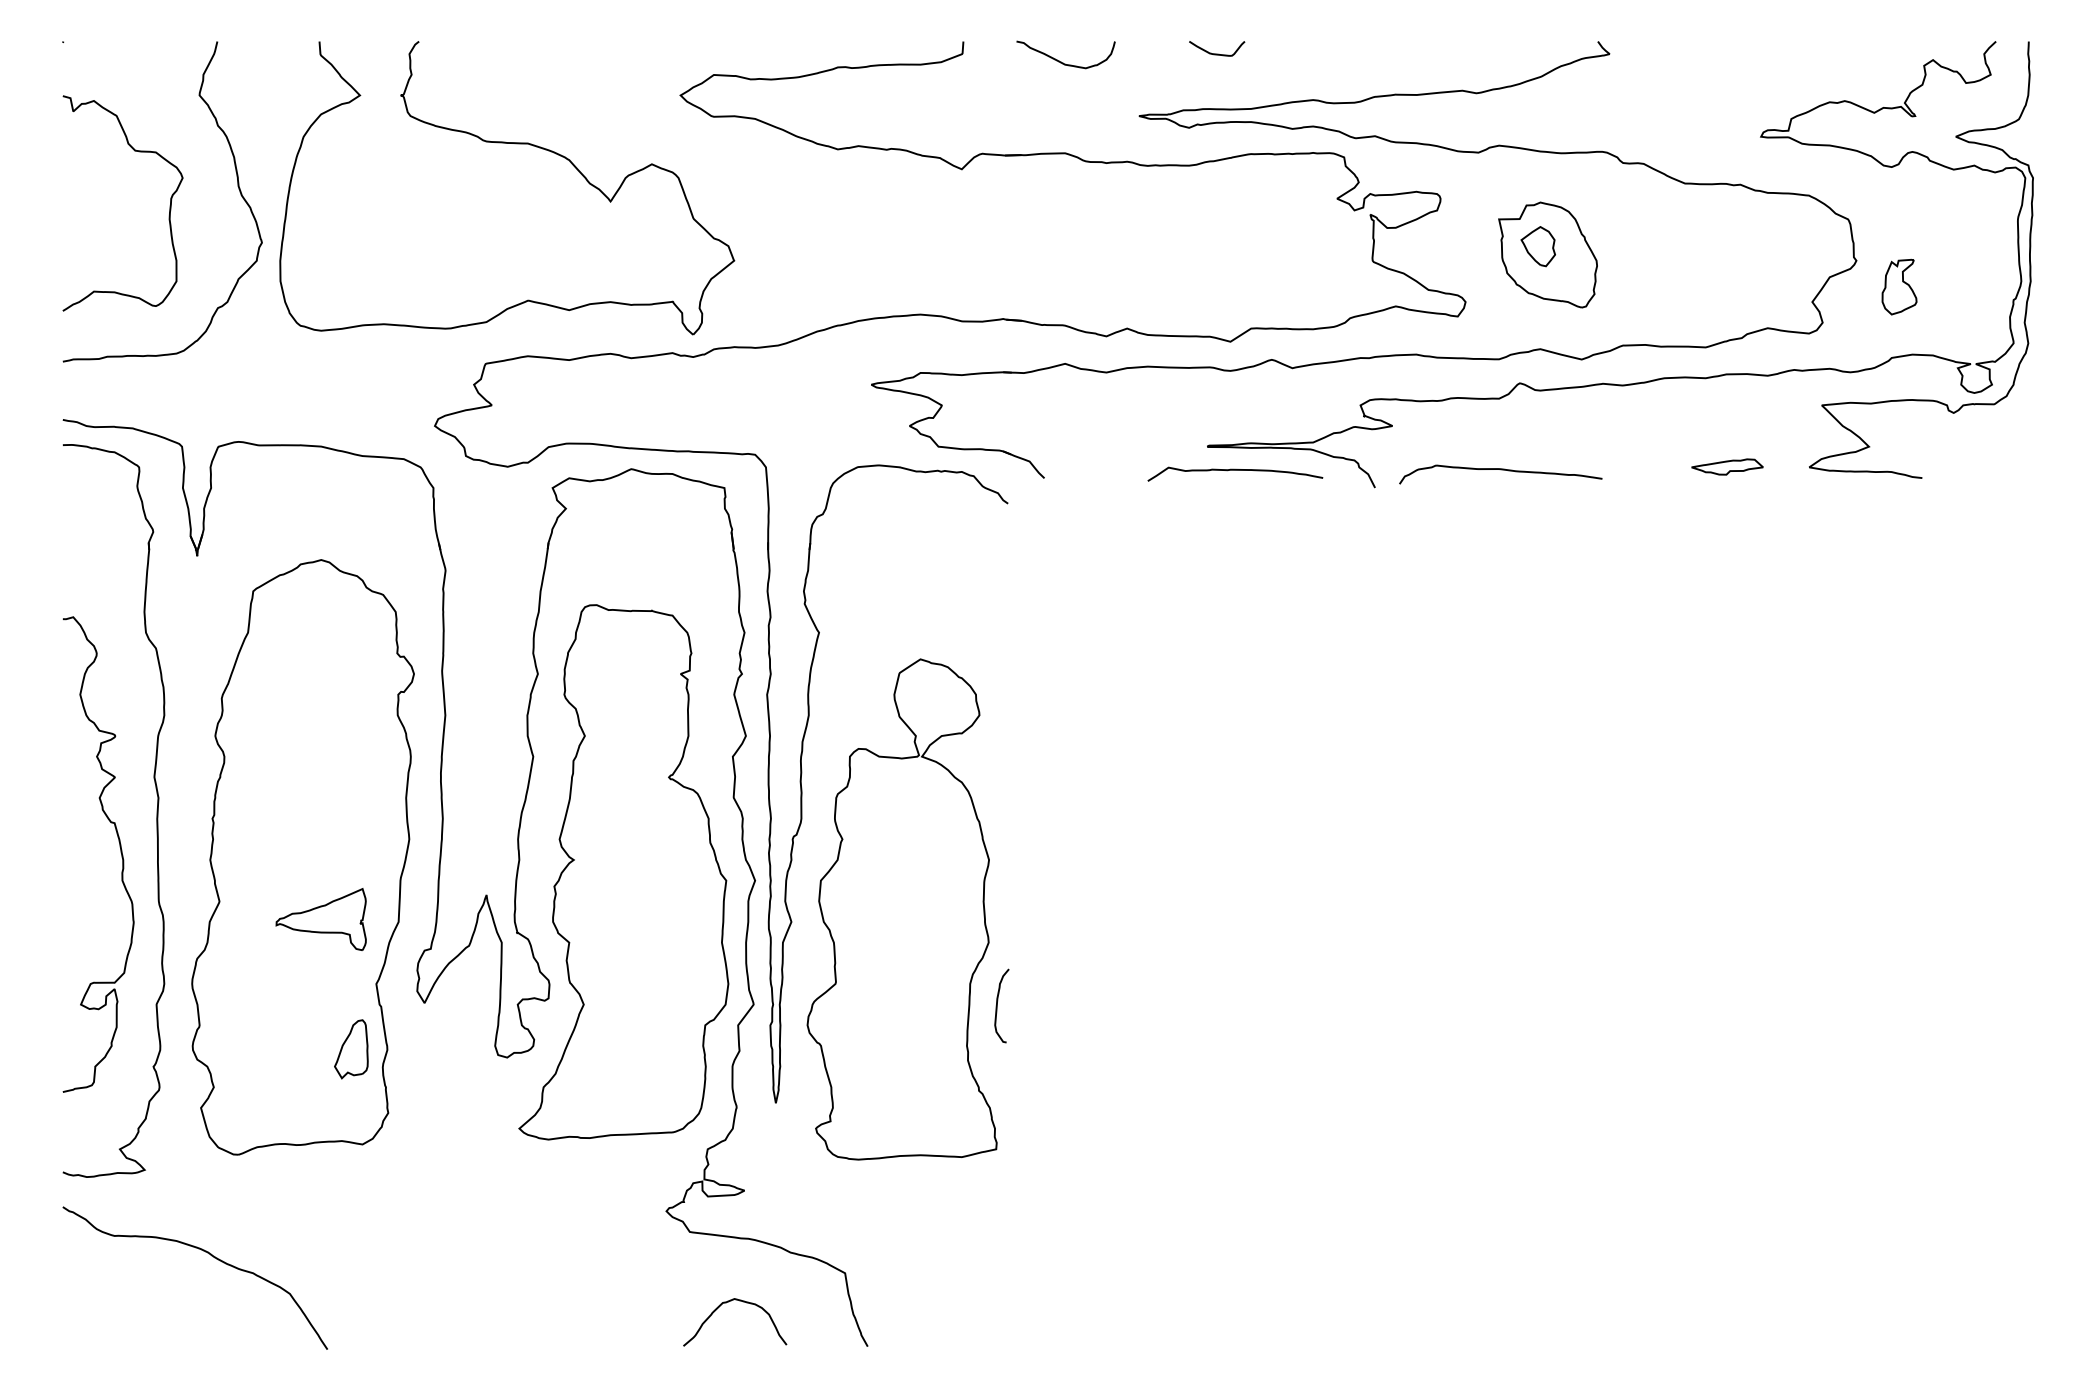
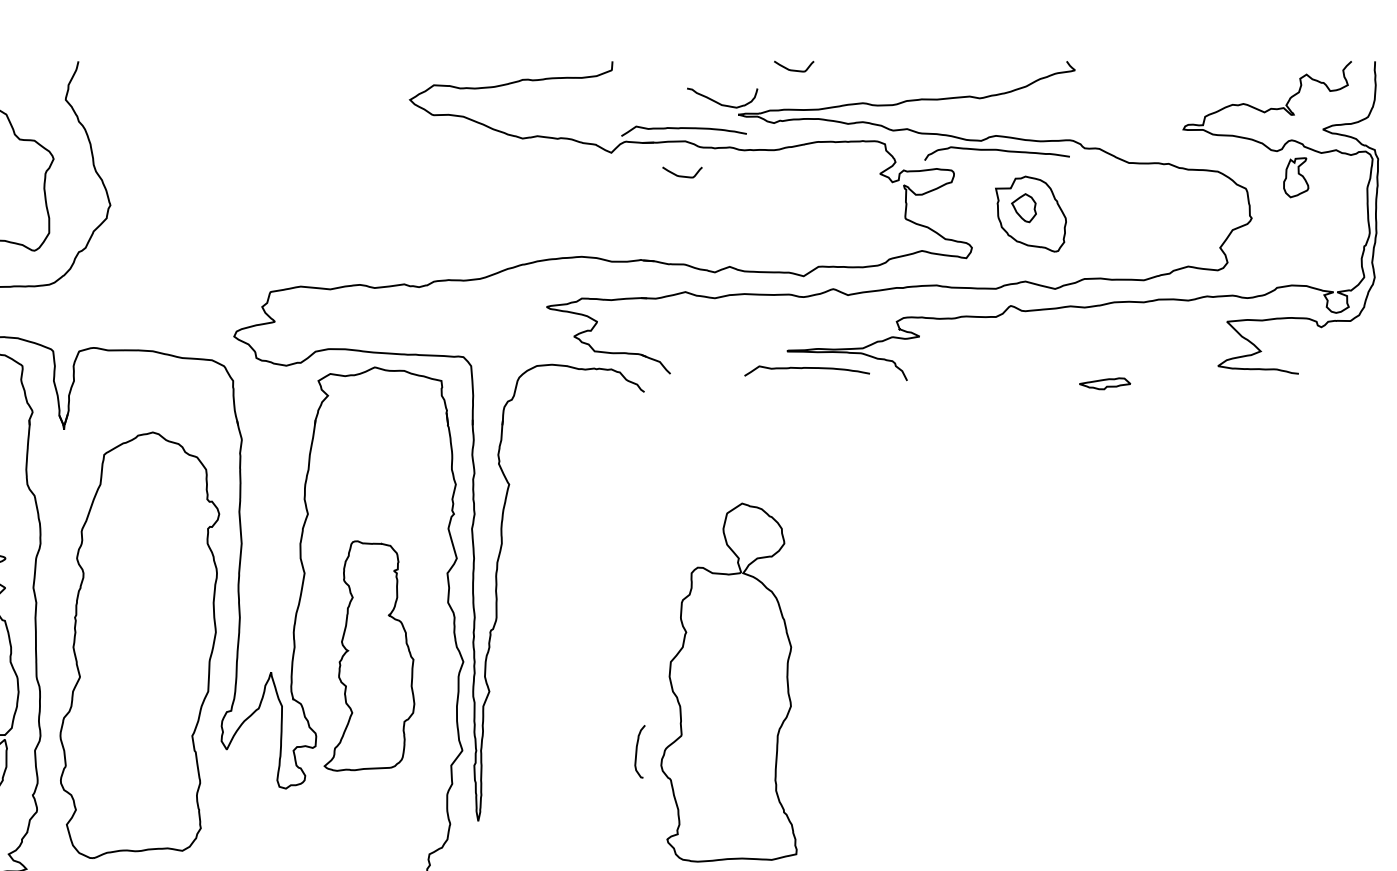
curve: (1061, 61) -> (719, 102), moved
curve: (1063, 135) -> (684, 128), added
part: (515, 144) -> (291, 135), removed
curve: (1061, 201) -> (682, 175), added
part: (1899, 286) -> (1296, 177), moved
part: (1727, 466) -> (1105, 383), moved
curve: (1500, 470) -> (996, 150), moved
part: (623, 872) -> (369, 656), size x0.6
part: (901, 909) -> (728, 682), moved
part: (320, 919) -> (152, 689), removed
part: (351, 1049) -> (174, 782), removed

